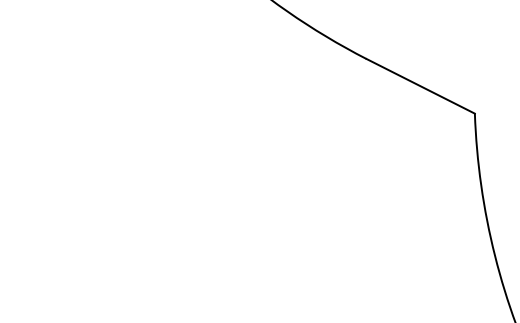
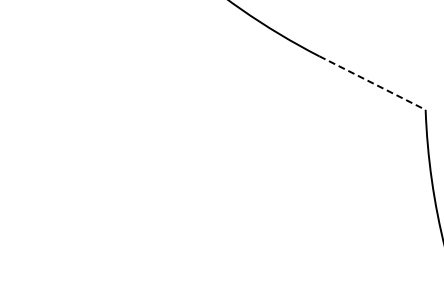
line: (420, 86) -> (372, 83), solid -> dashed

